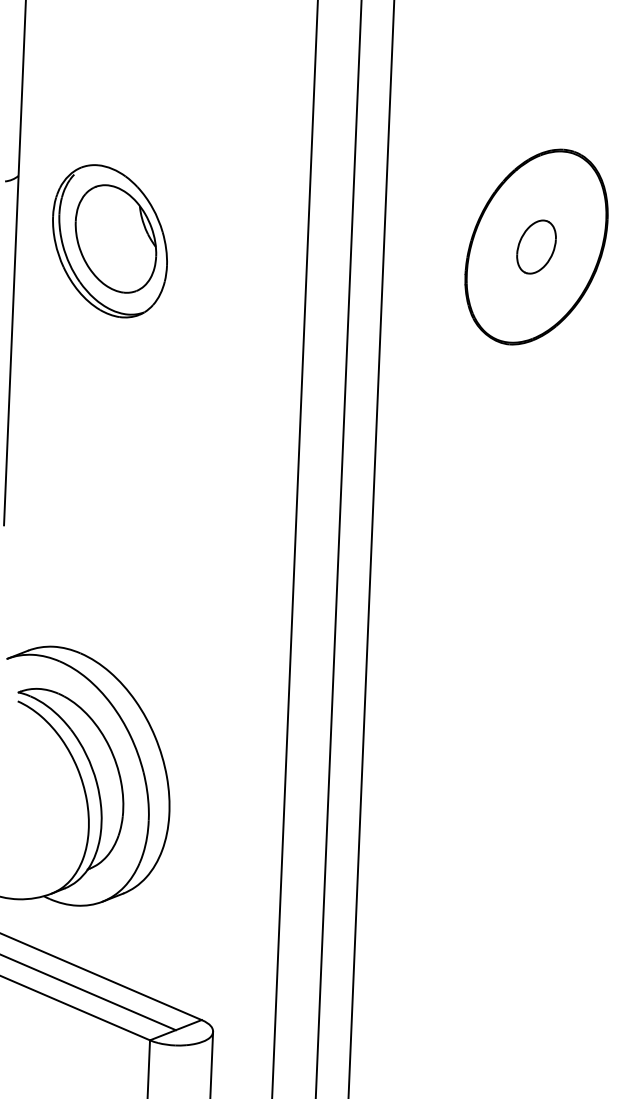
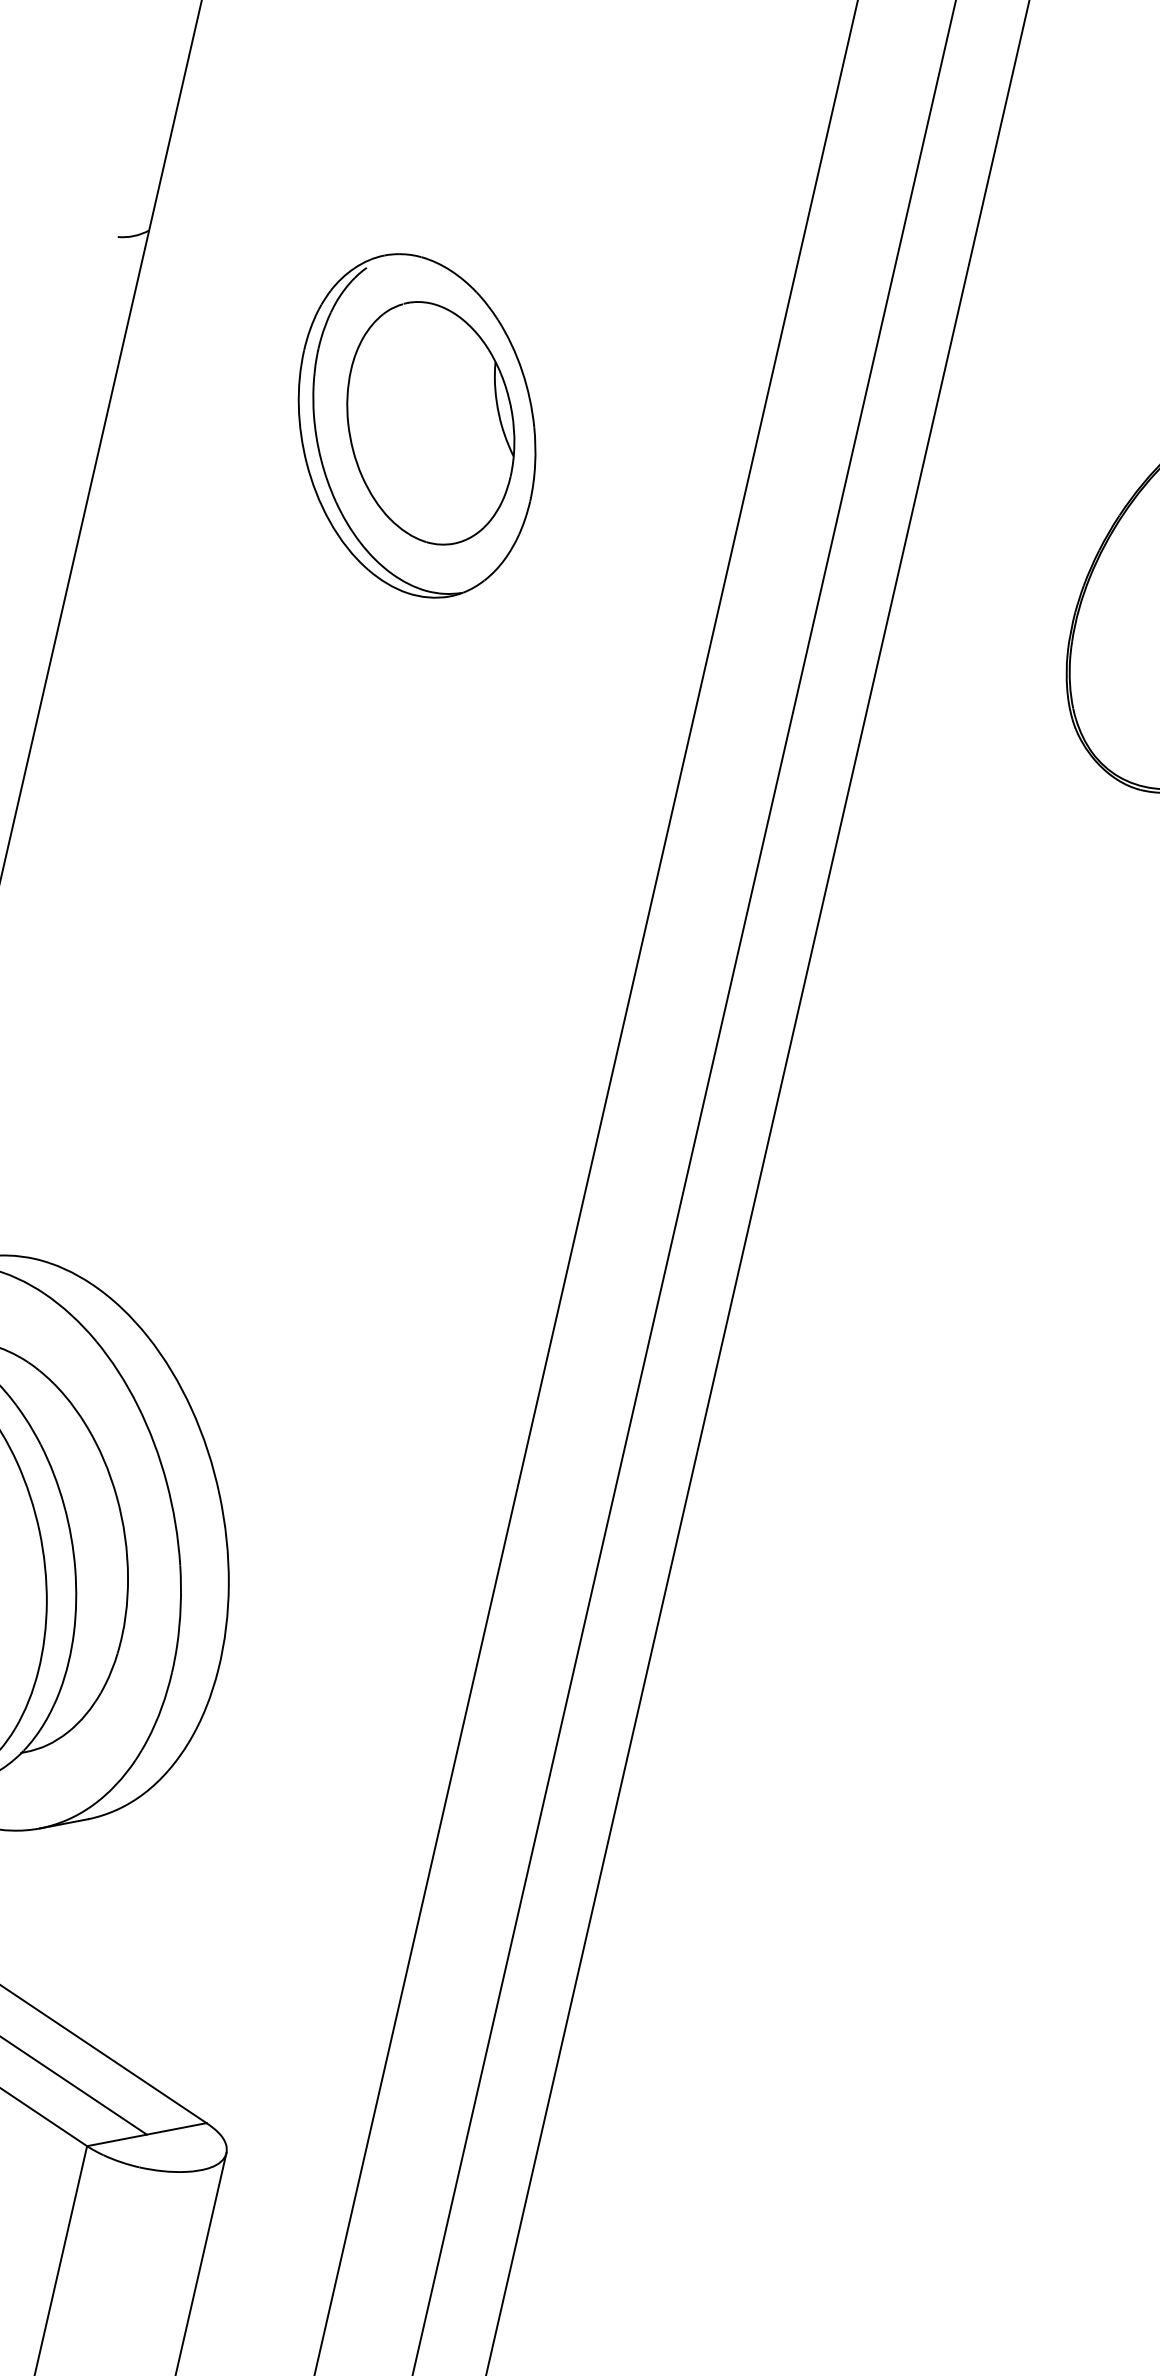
part: (109, 241) -> (415, 426), moved

